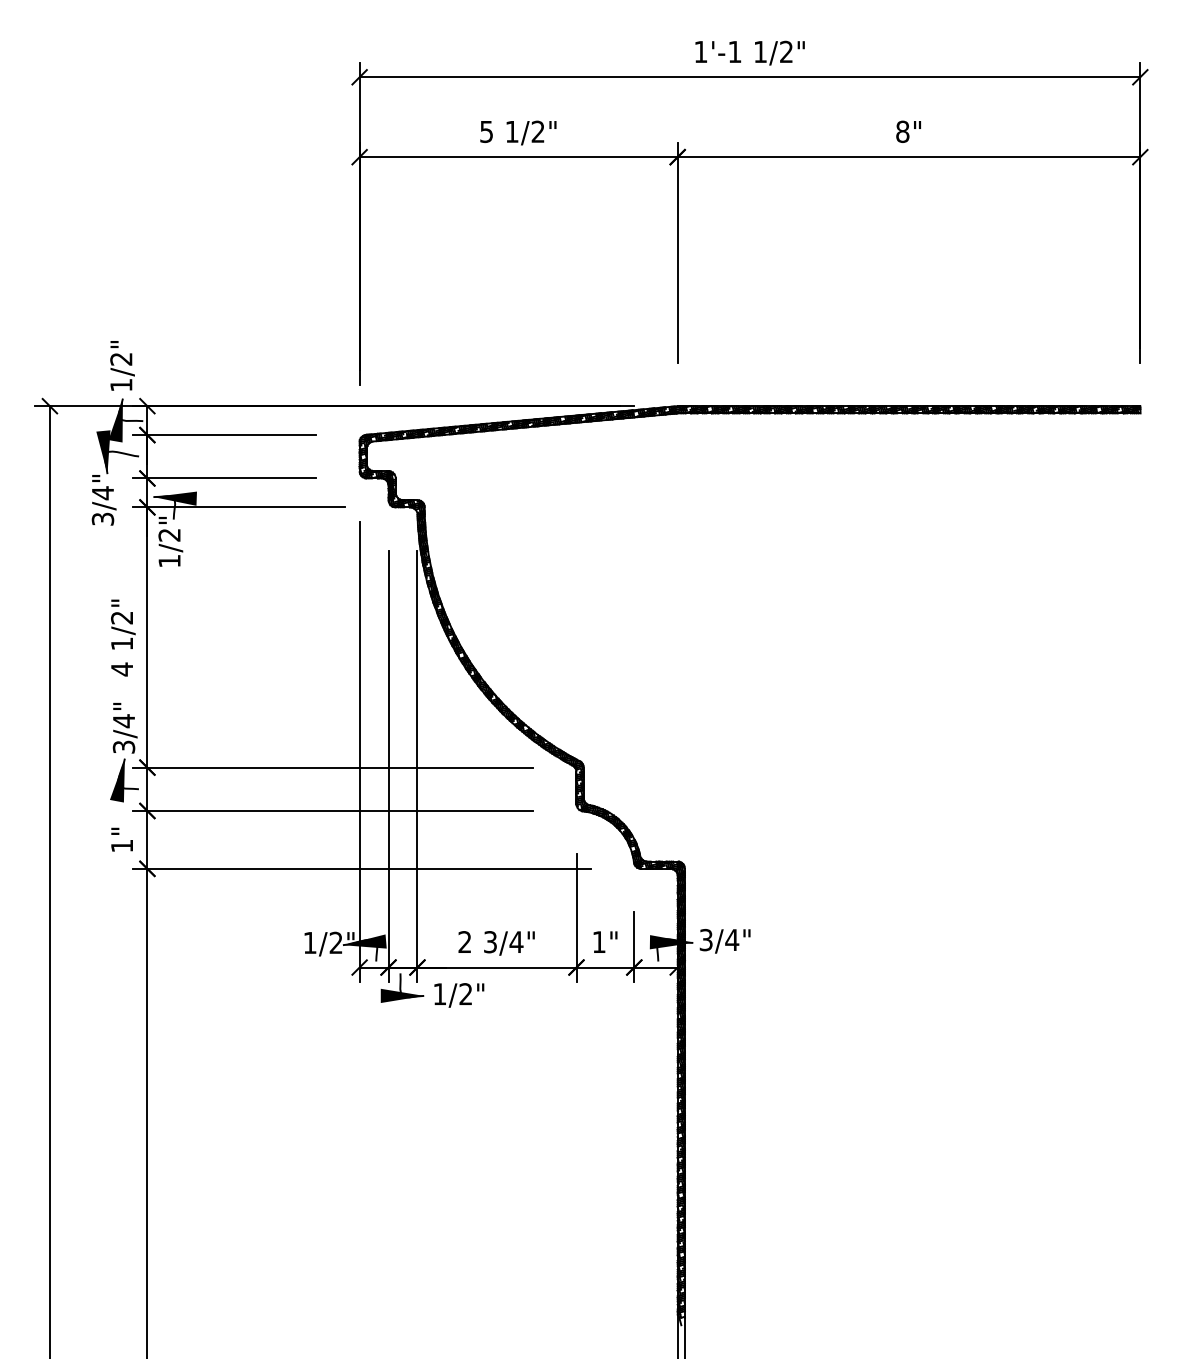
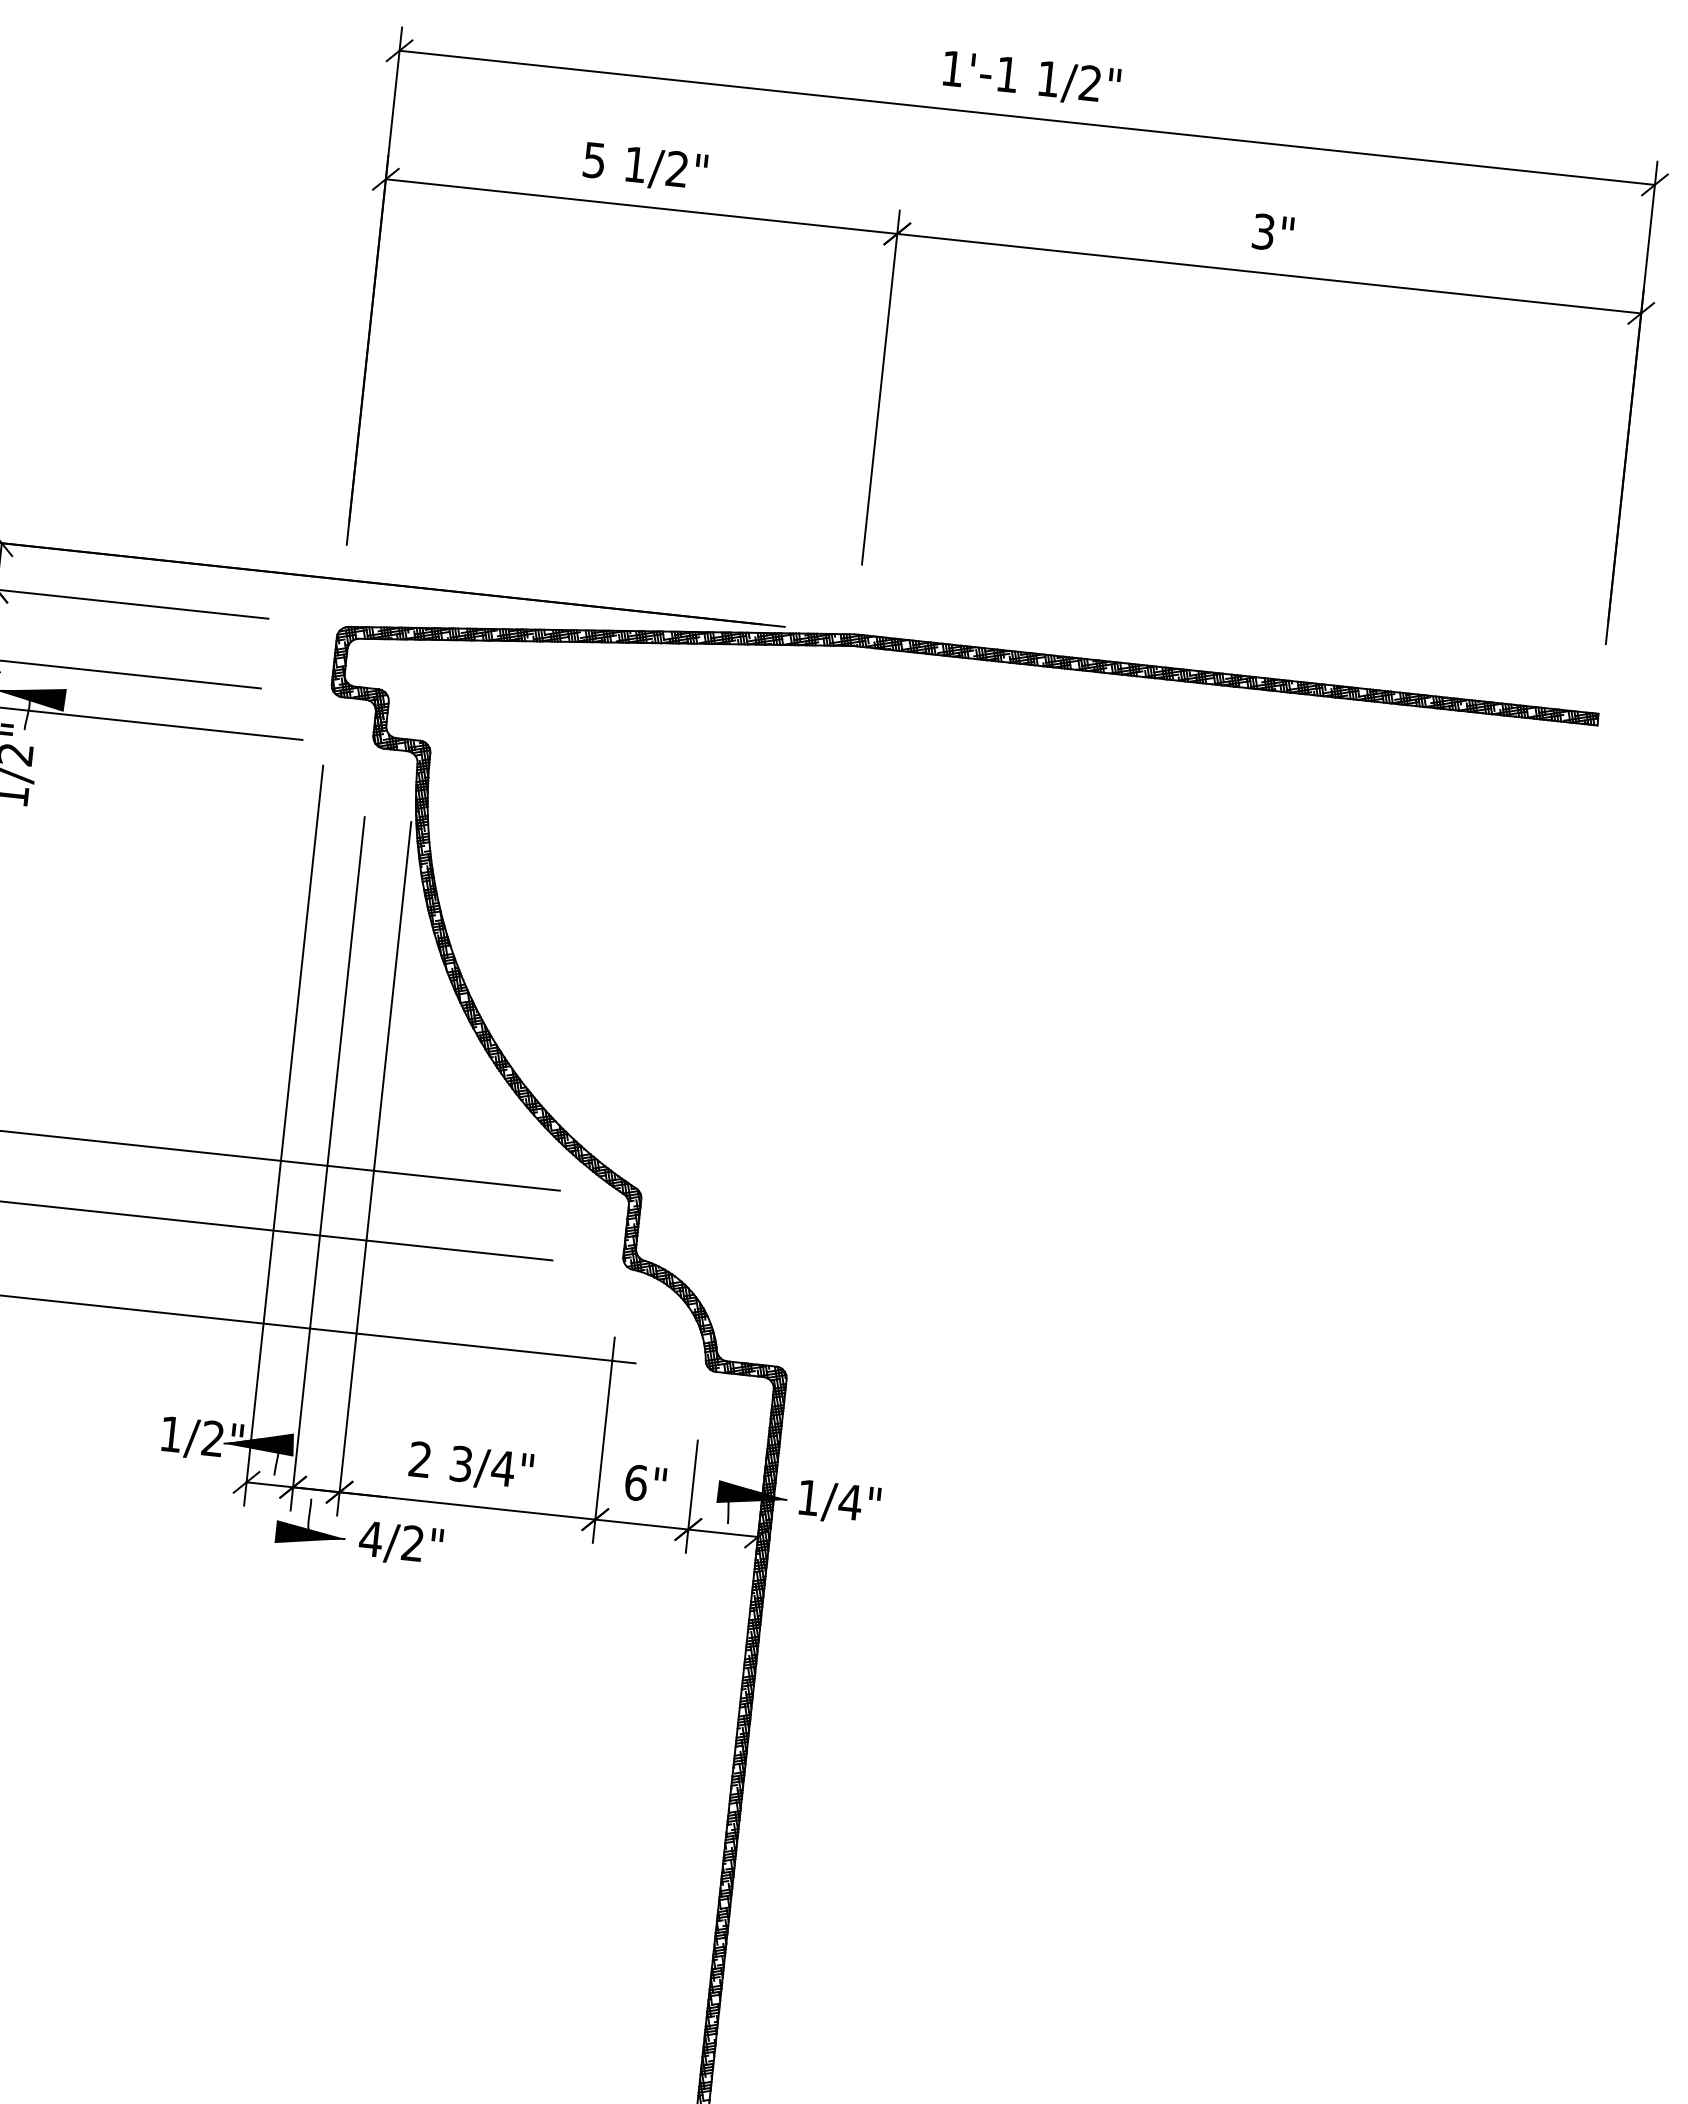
text: (902, 131) -> (1263, 231), 8" -> 3"
text: (705, 939) -> (807, 1496), 3/4" -> 1/4"
text: (598, 942) -> (635, 1483), 1" -> 6"
text: (439, 993) -> (370, 1537), 1/2" -> 4/2"

